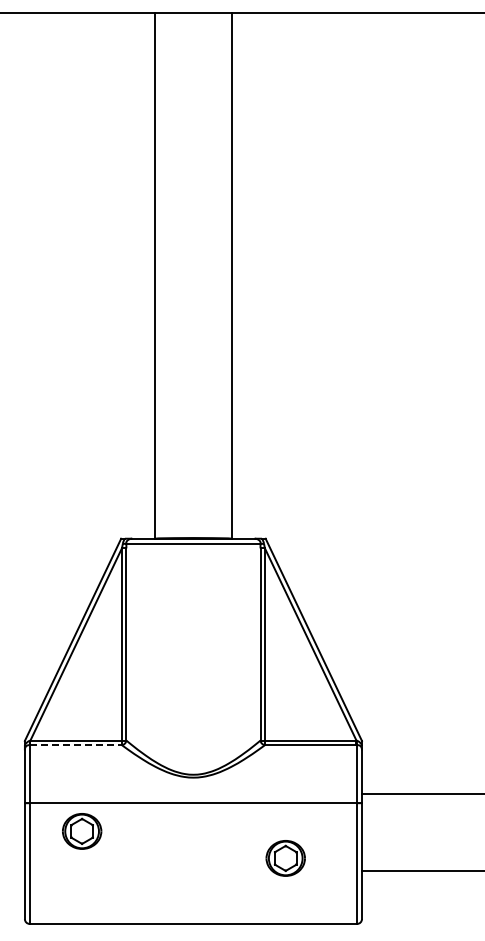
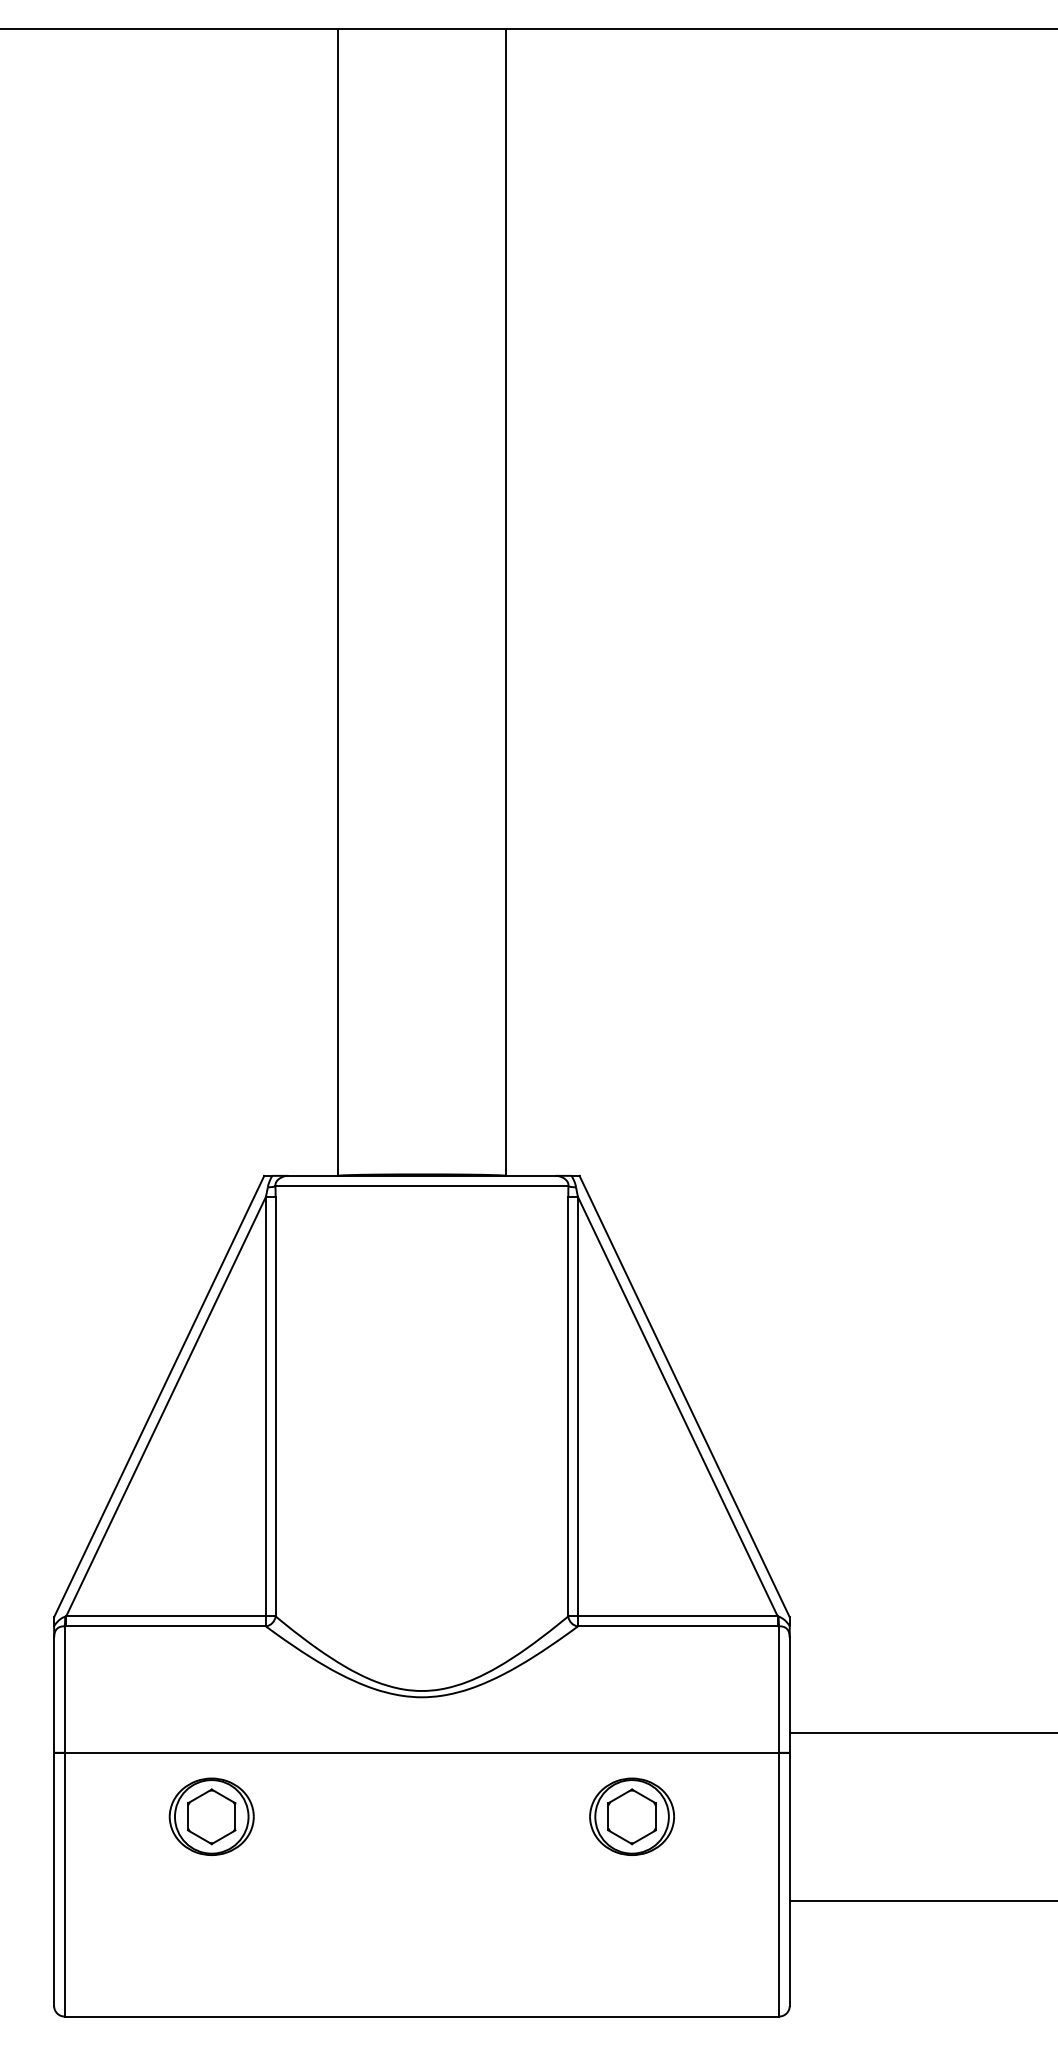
line: (76, 745) -> (166, 1627), dashed -> solid
part: (82, 831) -> (212, 1816), moved
part: (285, 858) -> (631, 1816), moved

